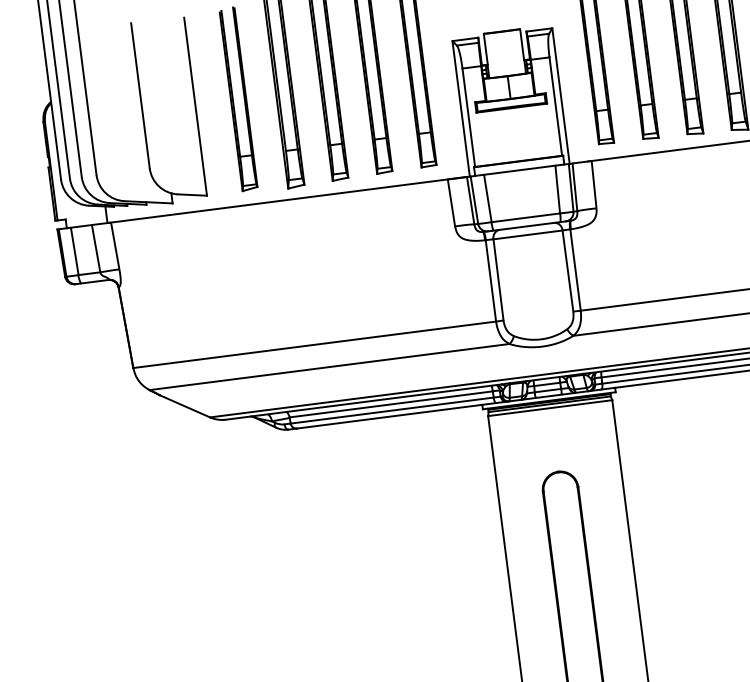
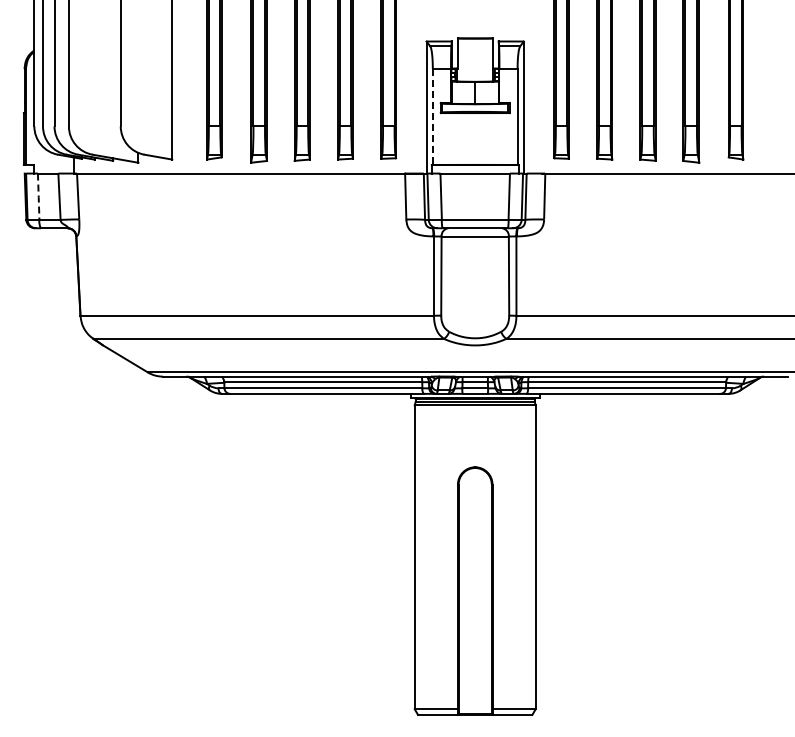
line: (468, 118) -> (432, 117), solid -> dashed
line: (74, 252) -> (38, 197), solid -> dashed

